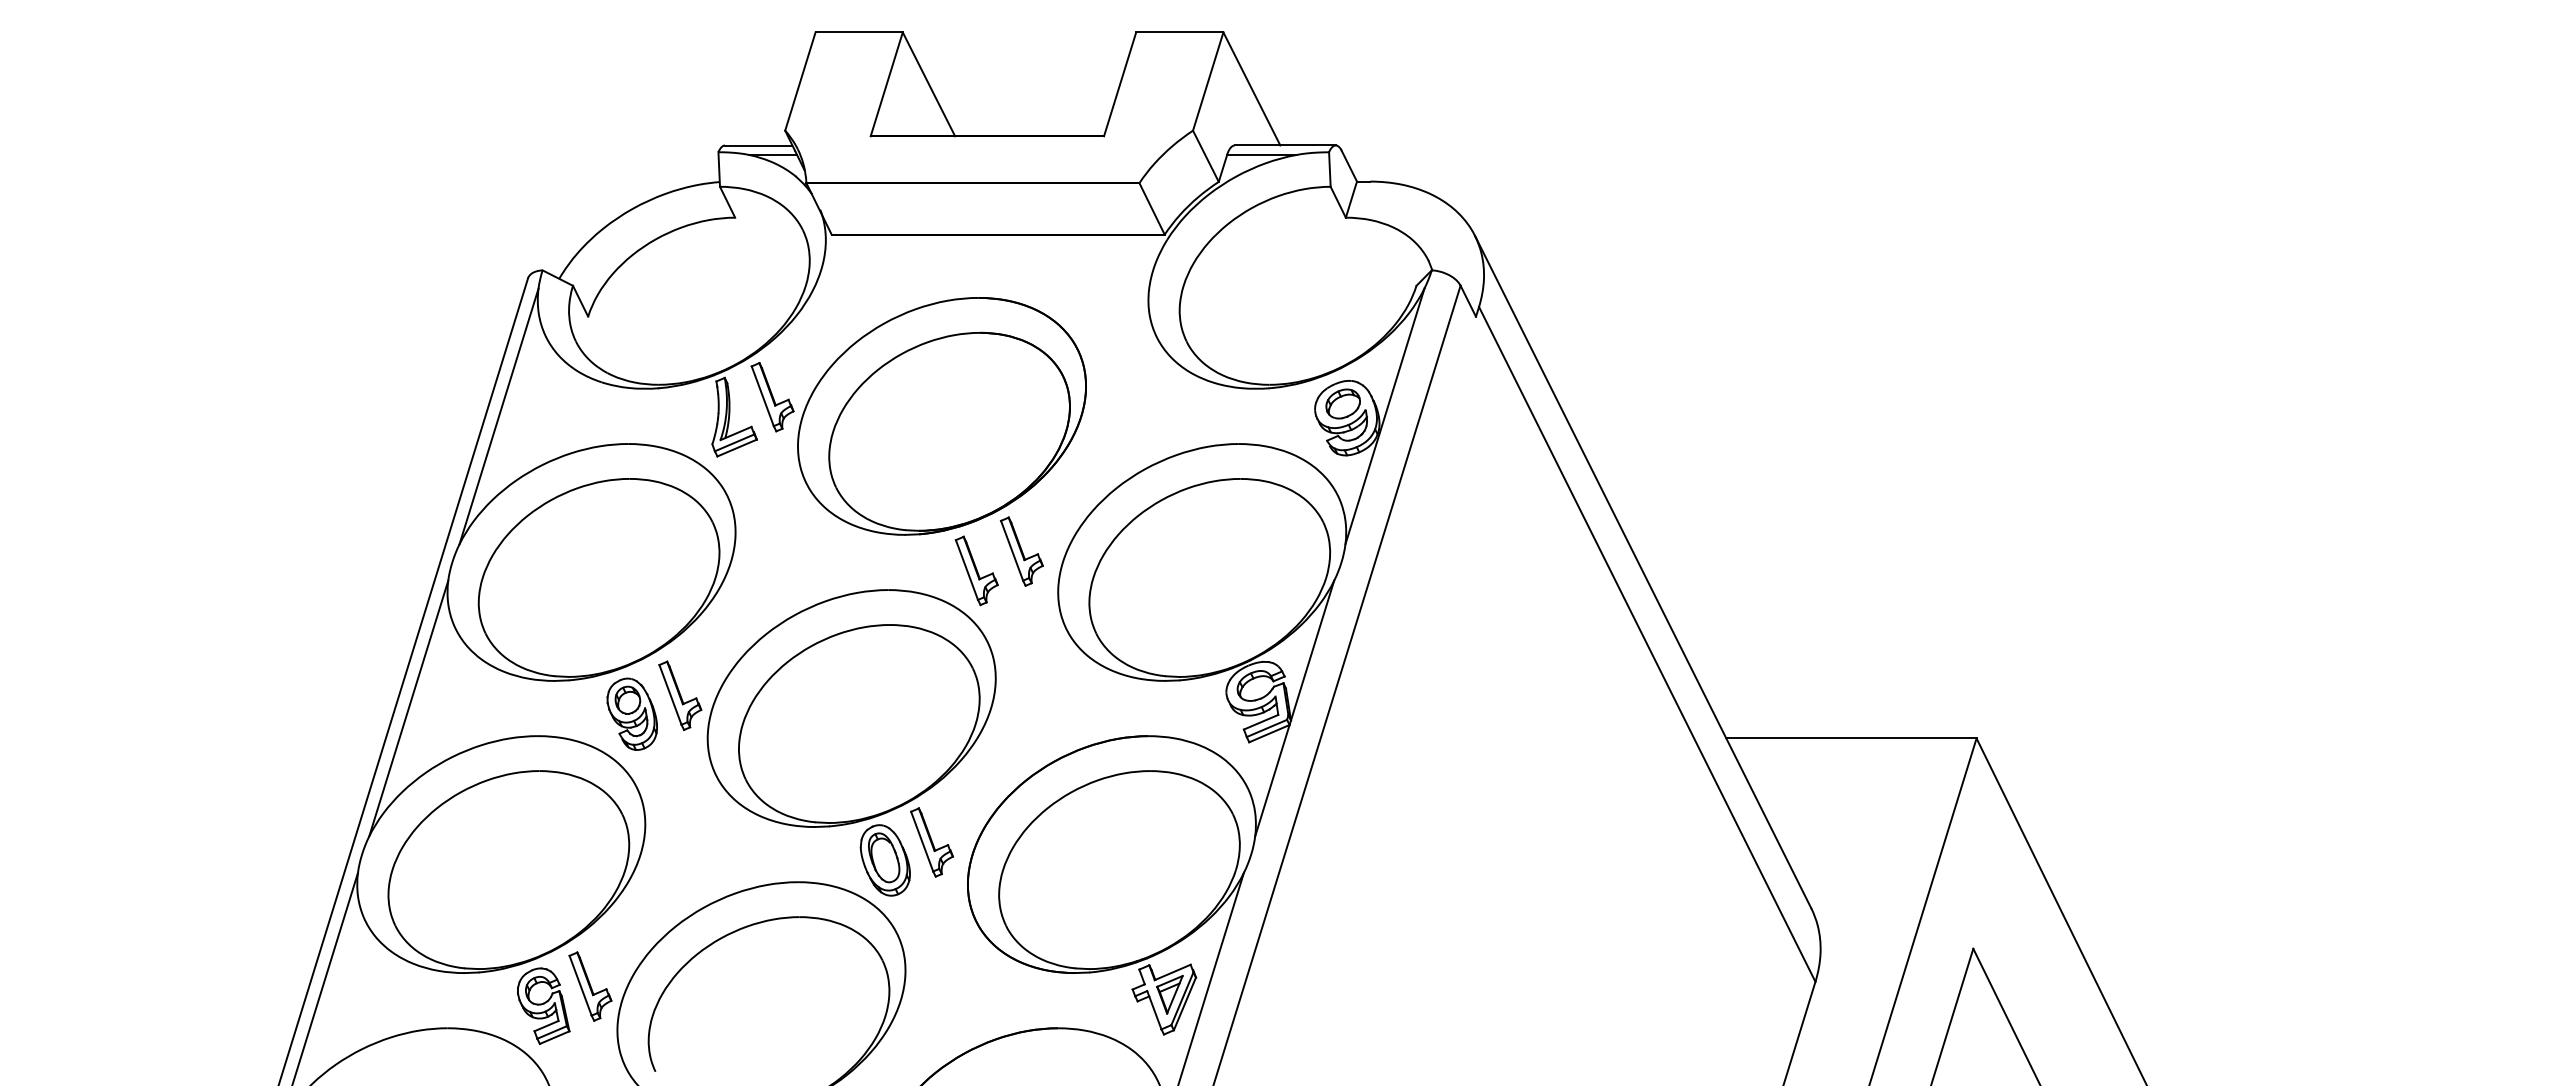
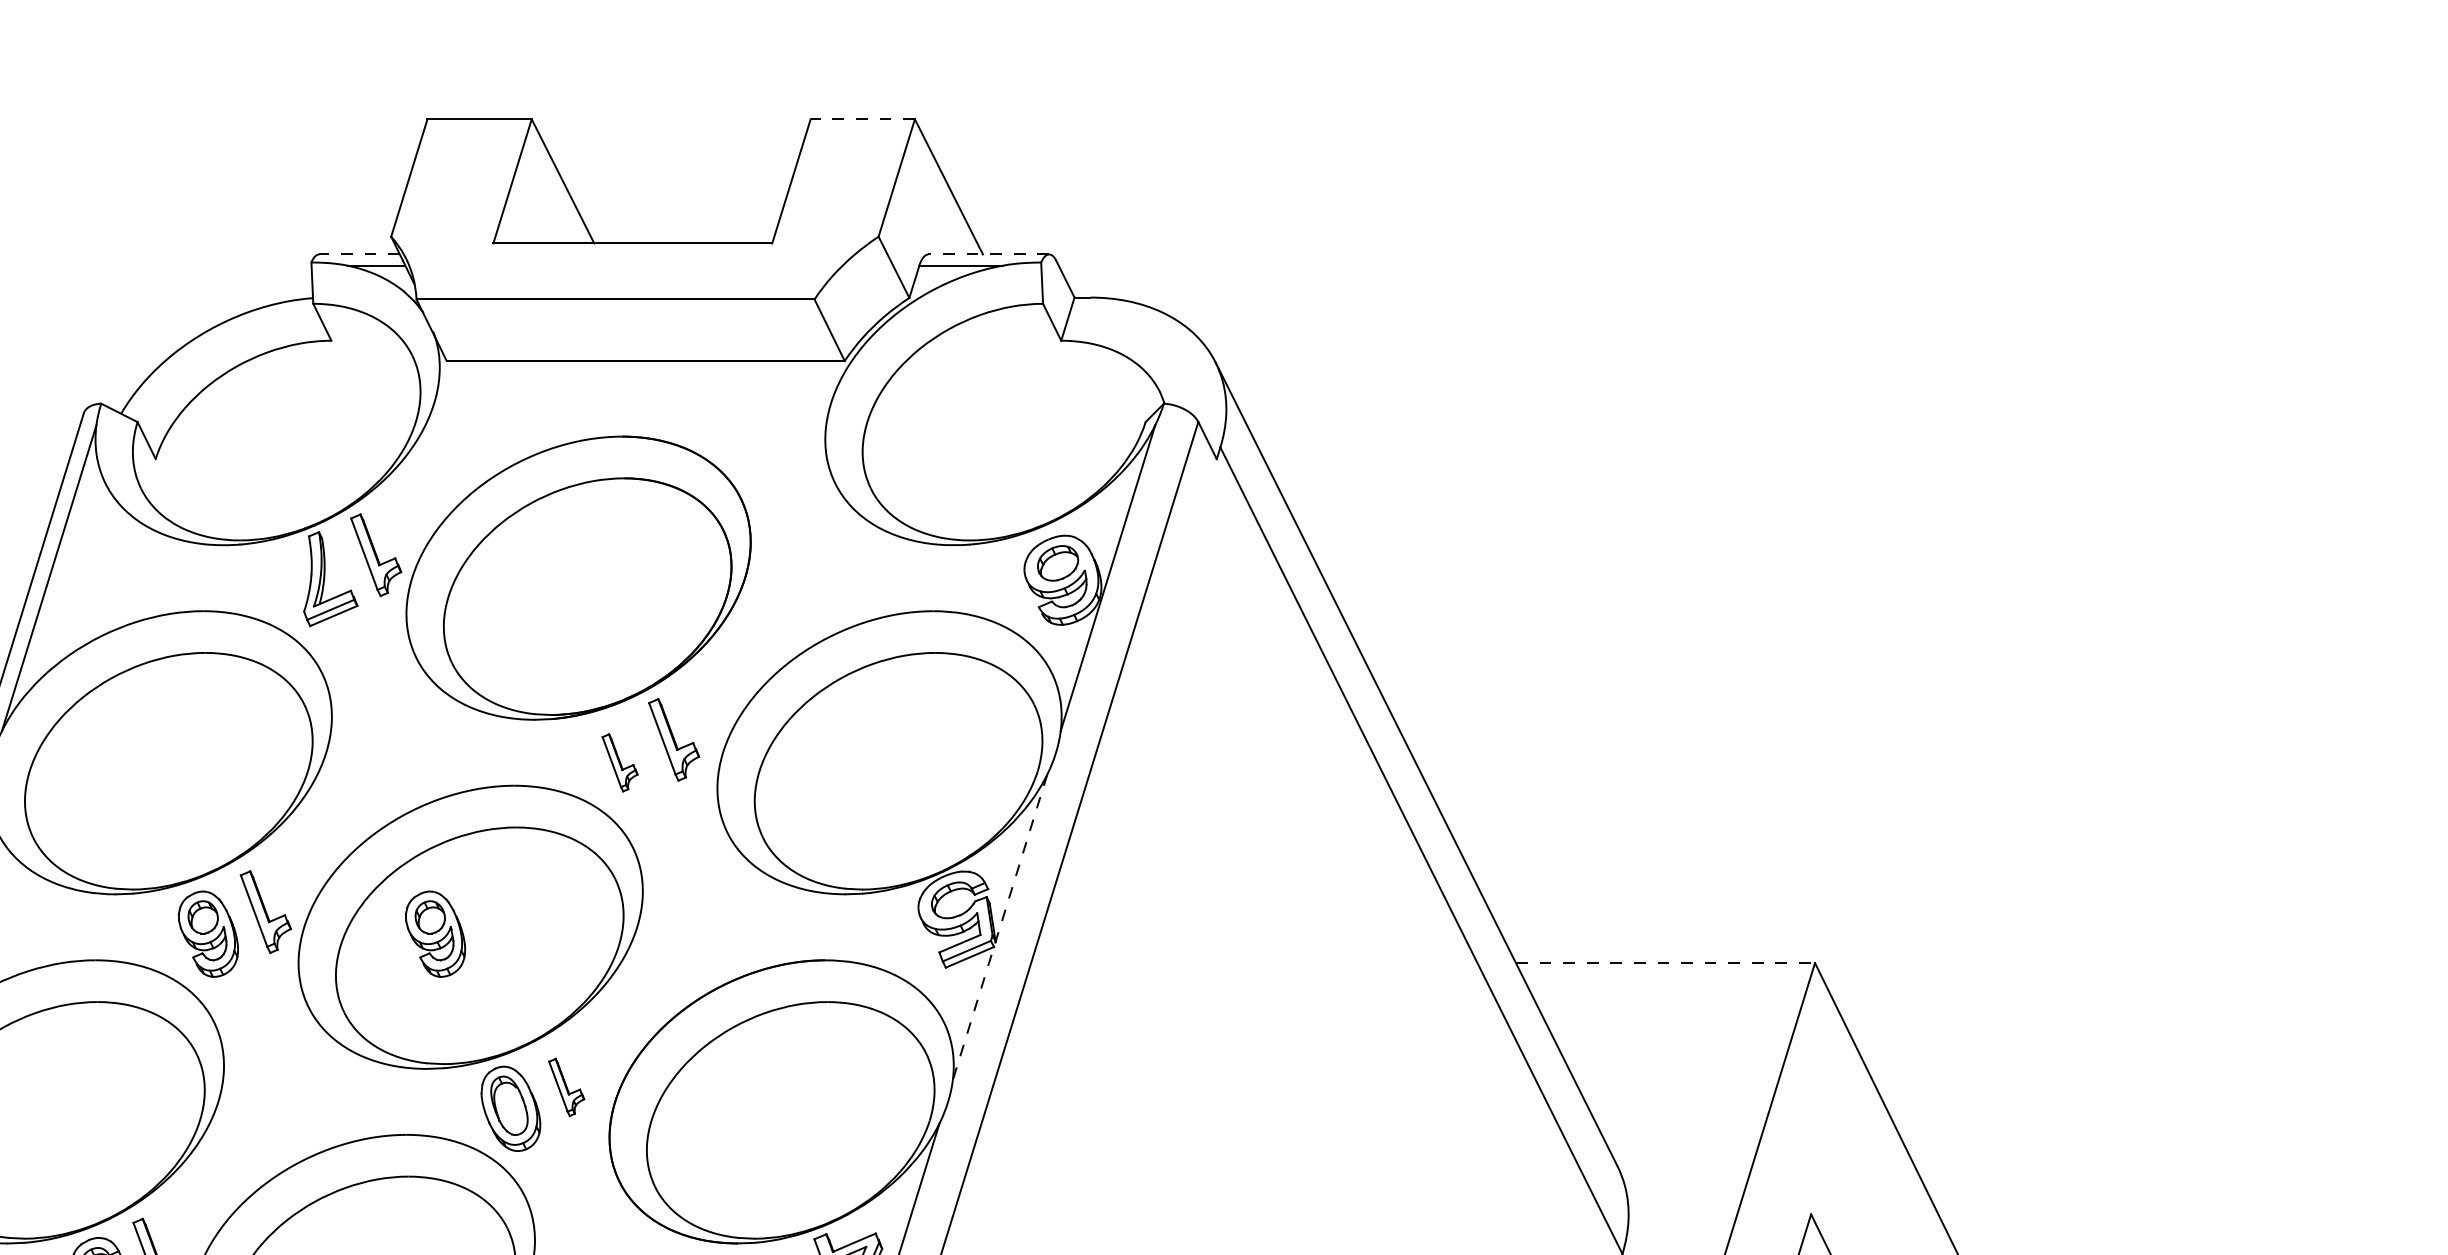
line: (1179, 32) -> (862, 119), solid -> dashed
line: (758, 145) -> (359, 254), solid -> dashed
line: (1285, 145) -> (989, 254), solid -> dashed
part: (976, 570) -> (619, 762), size x0.7
line: (1294, 708) -> (999, 927), solid -> dashed
part: (821, 713) -> (434, 933), added
line: (1851, 738) -> (1665, 963), solid -> dashed
part: (931, 842) -> (566, 1087), size x0.7

